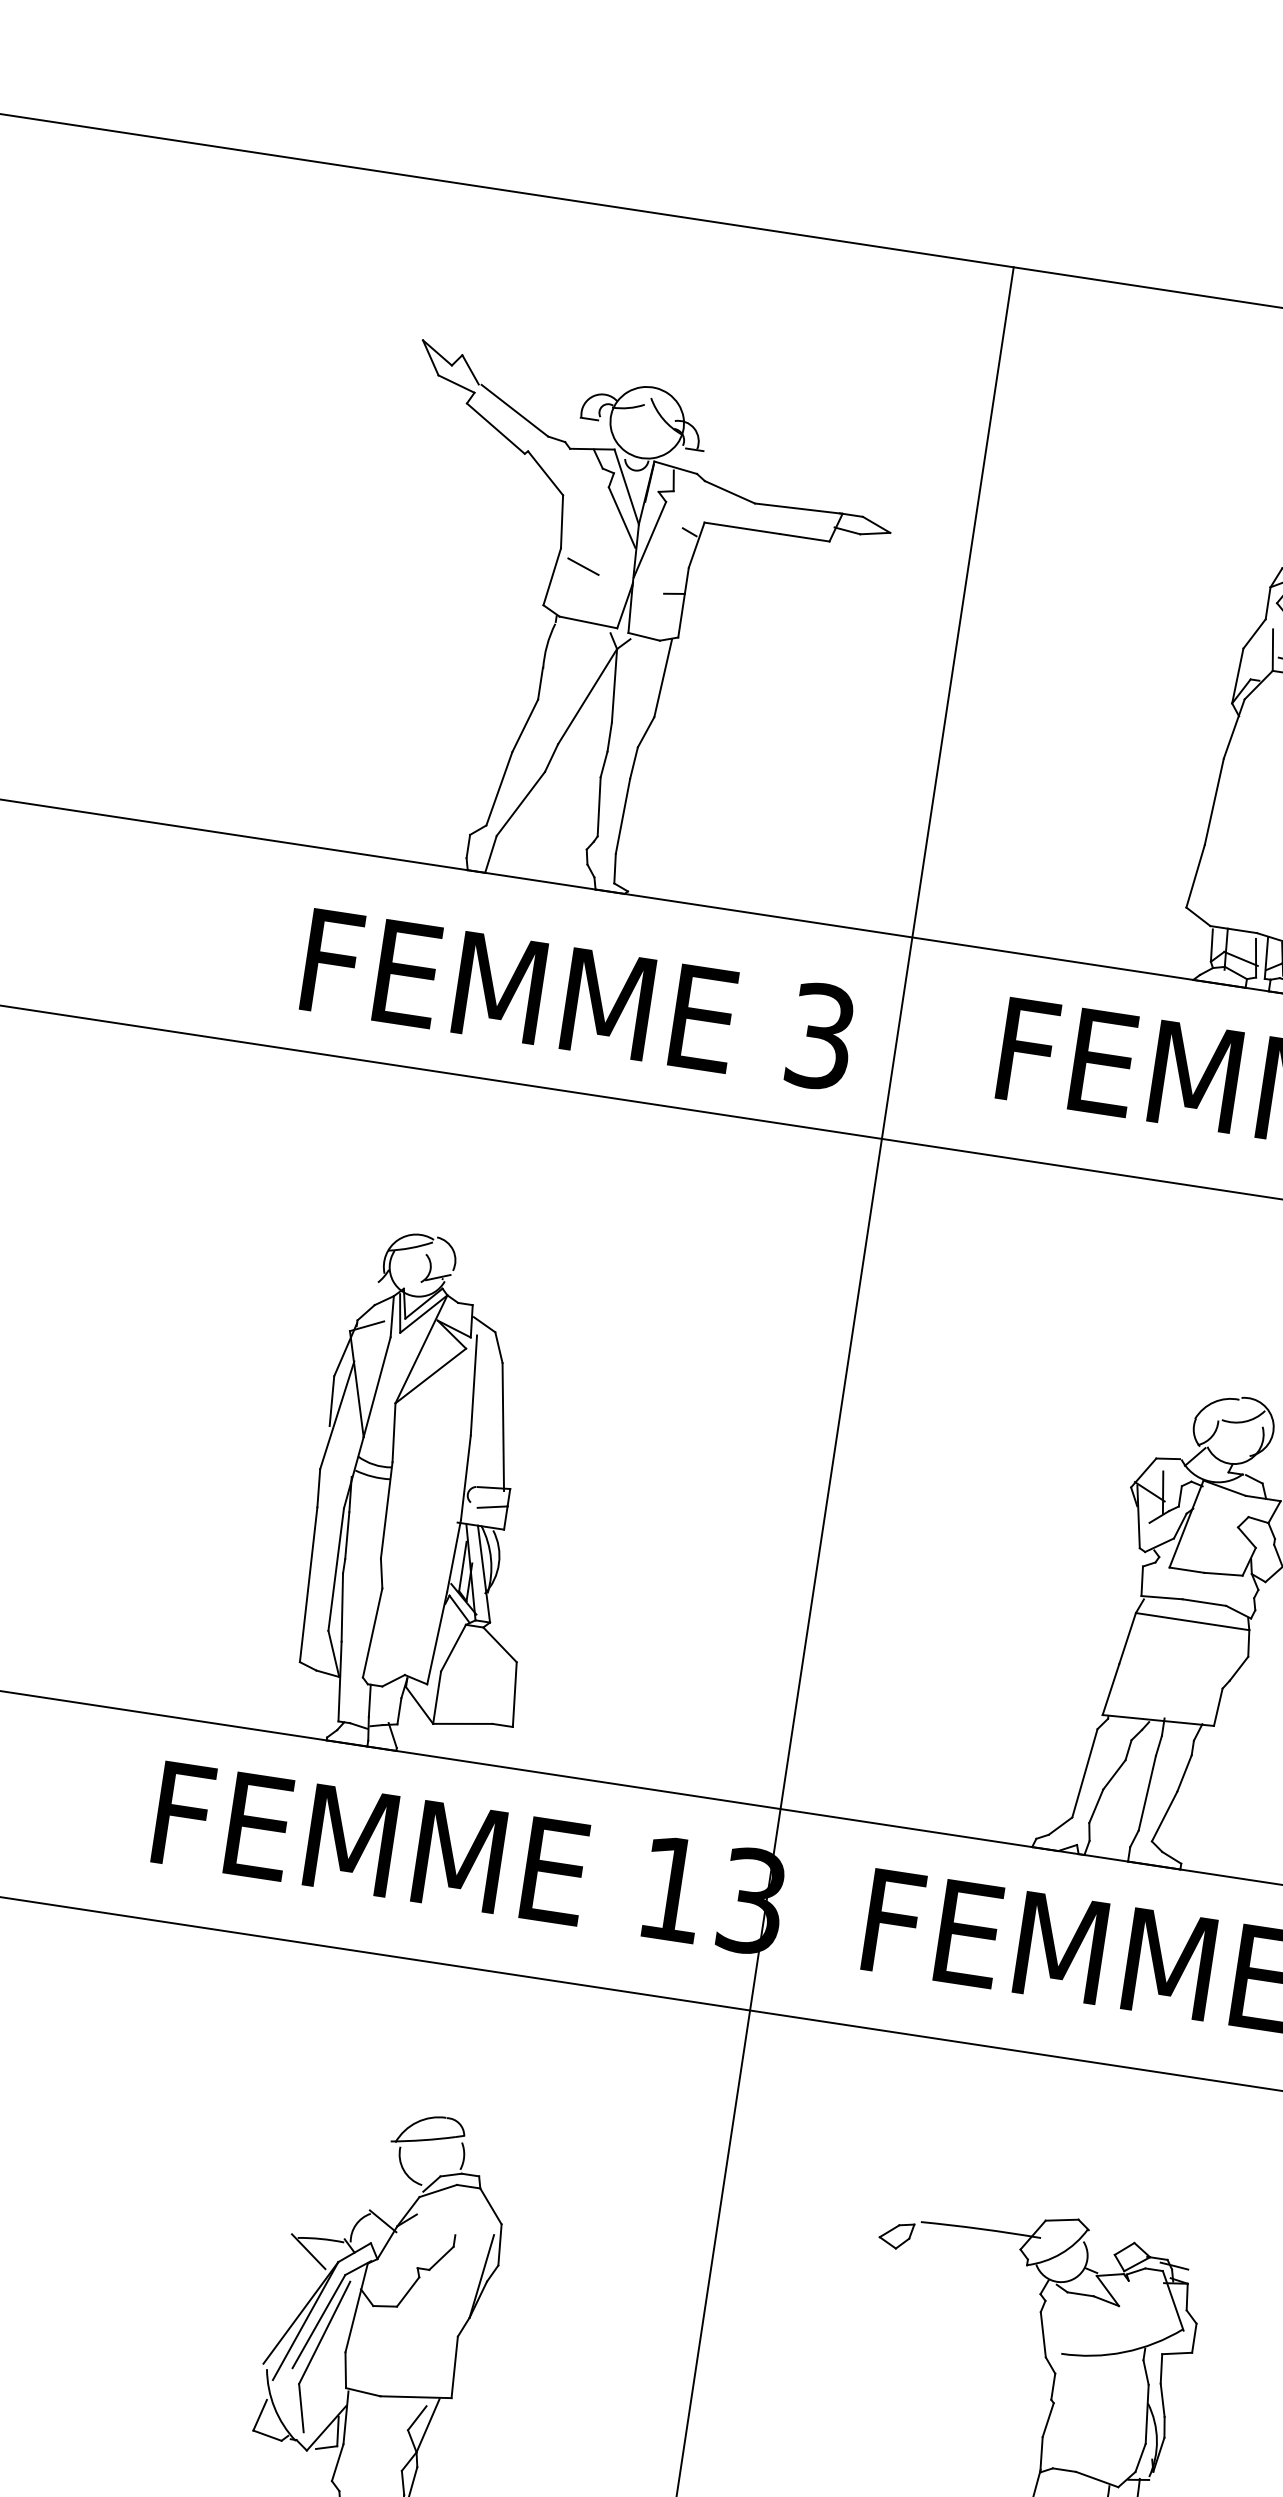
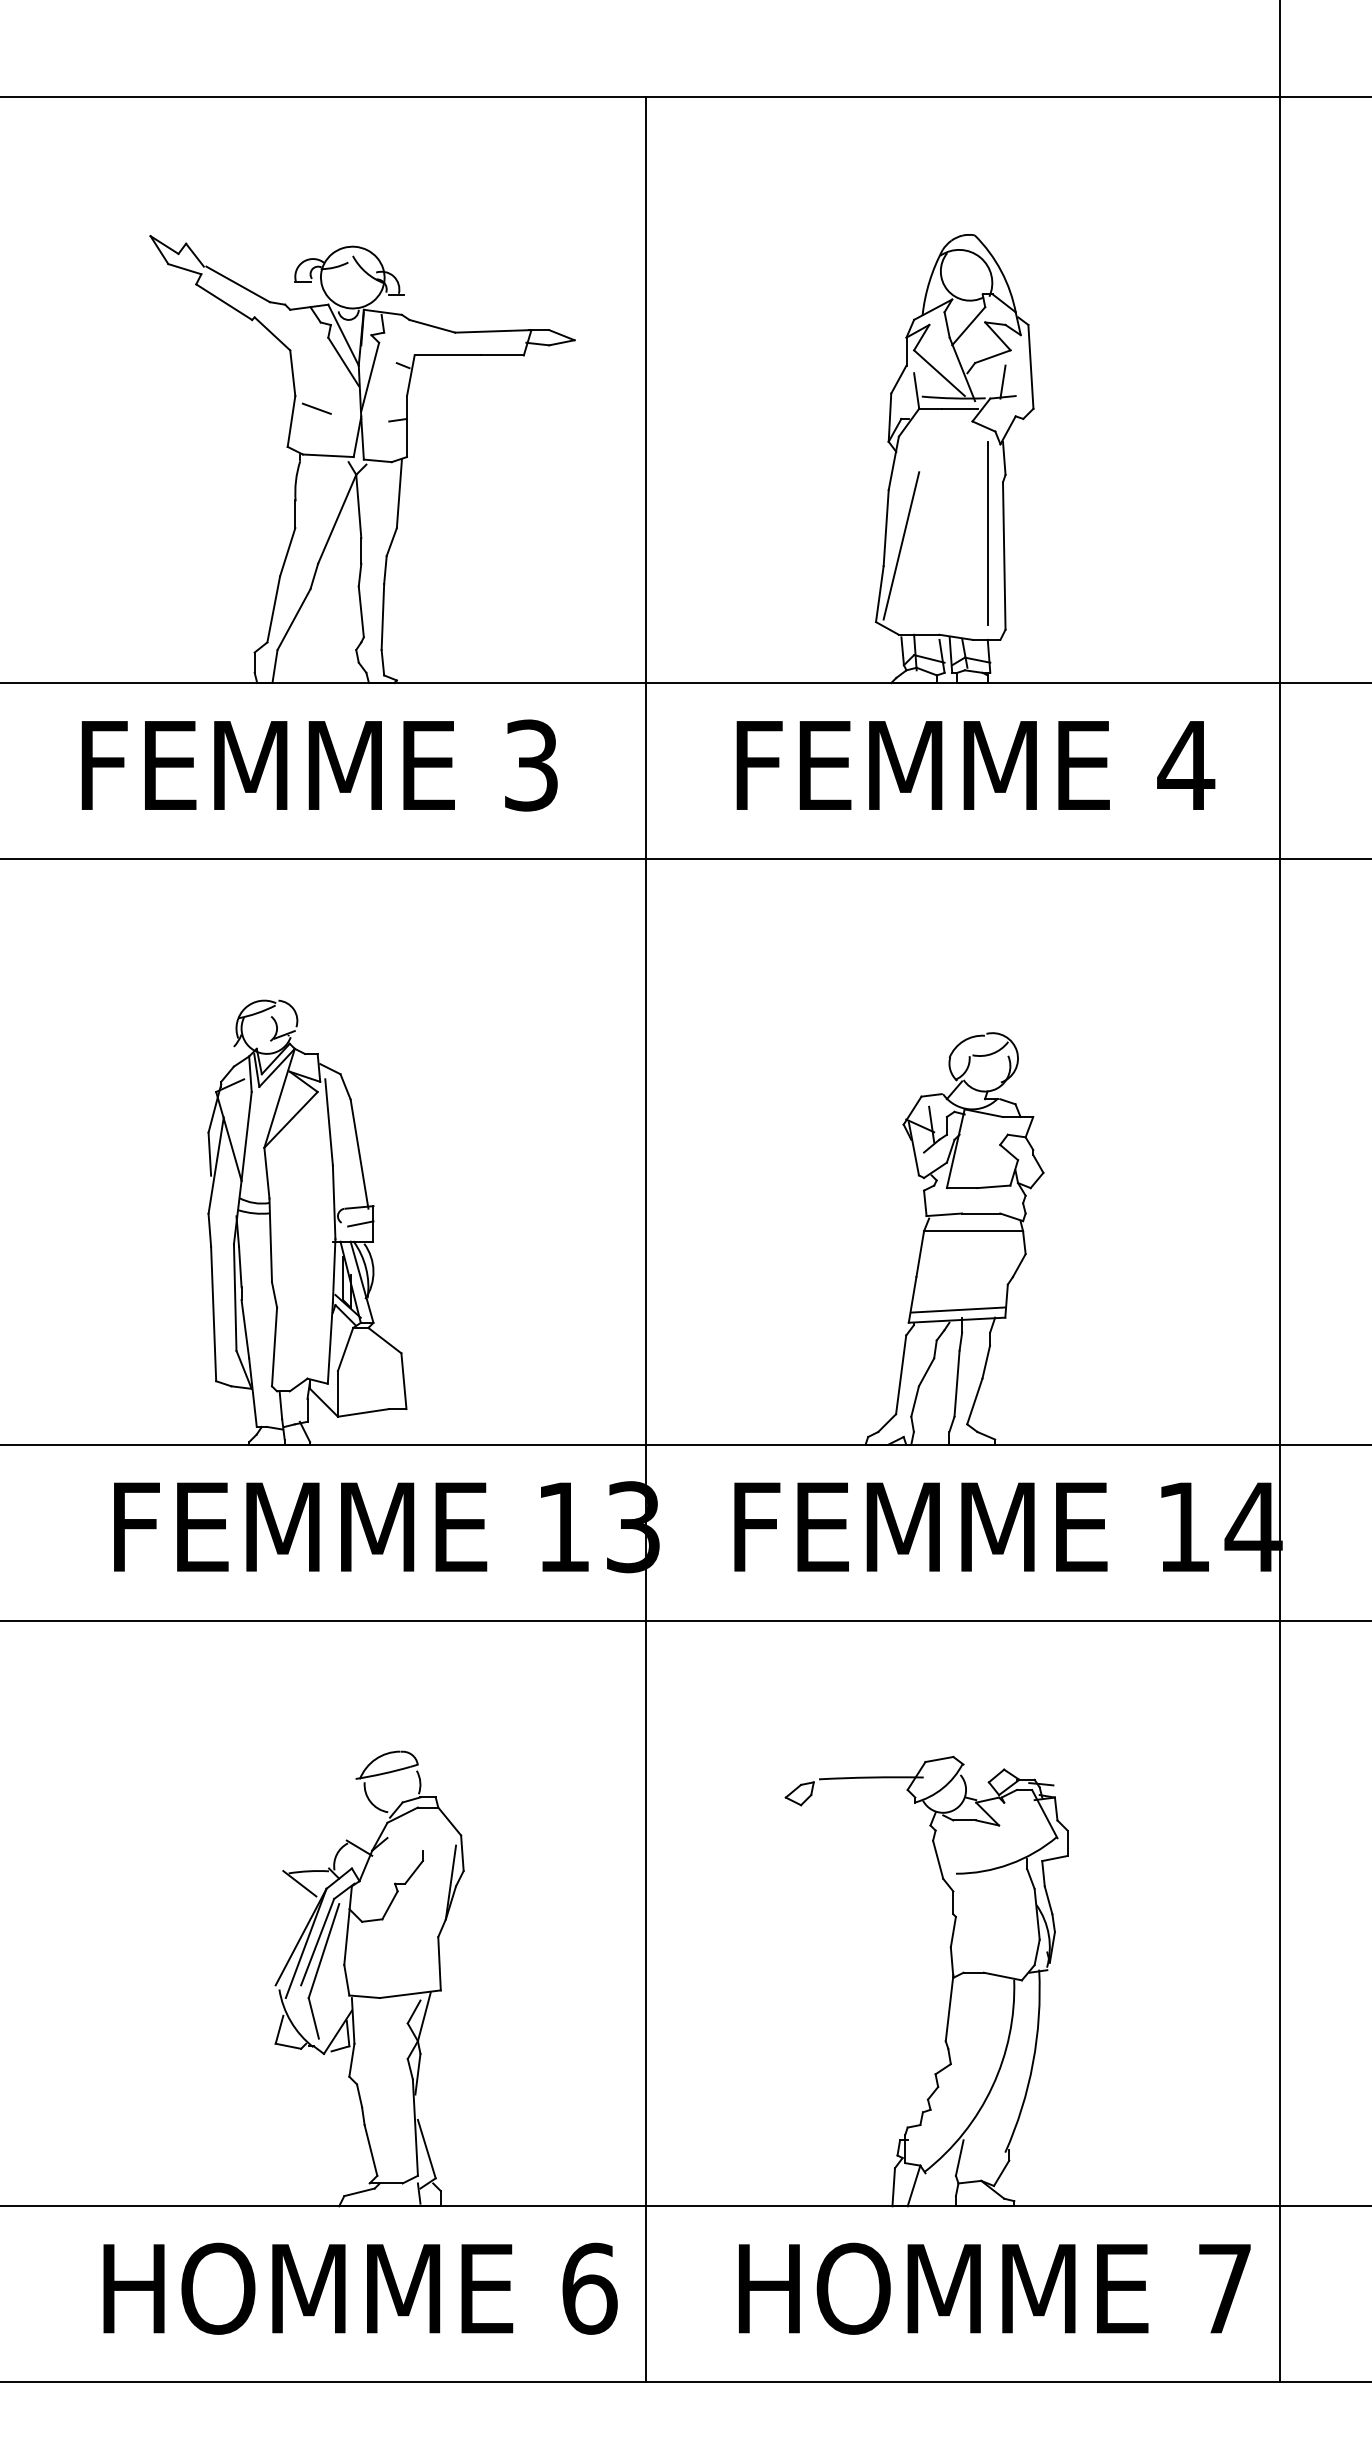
line: (1228, 824) -> (901, 545), added
text: (578, 999) -> (319, 765), moved
line: (1161, 1708) -> (958, 1309), added

